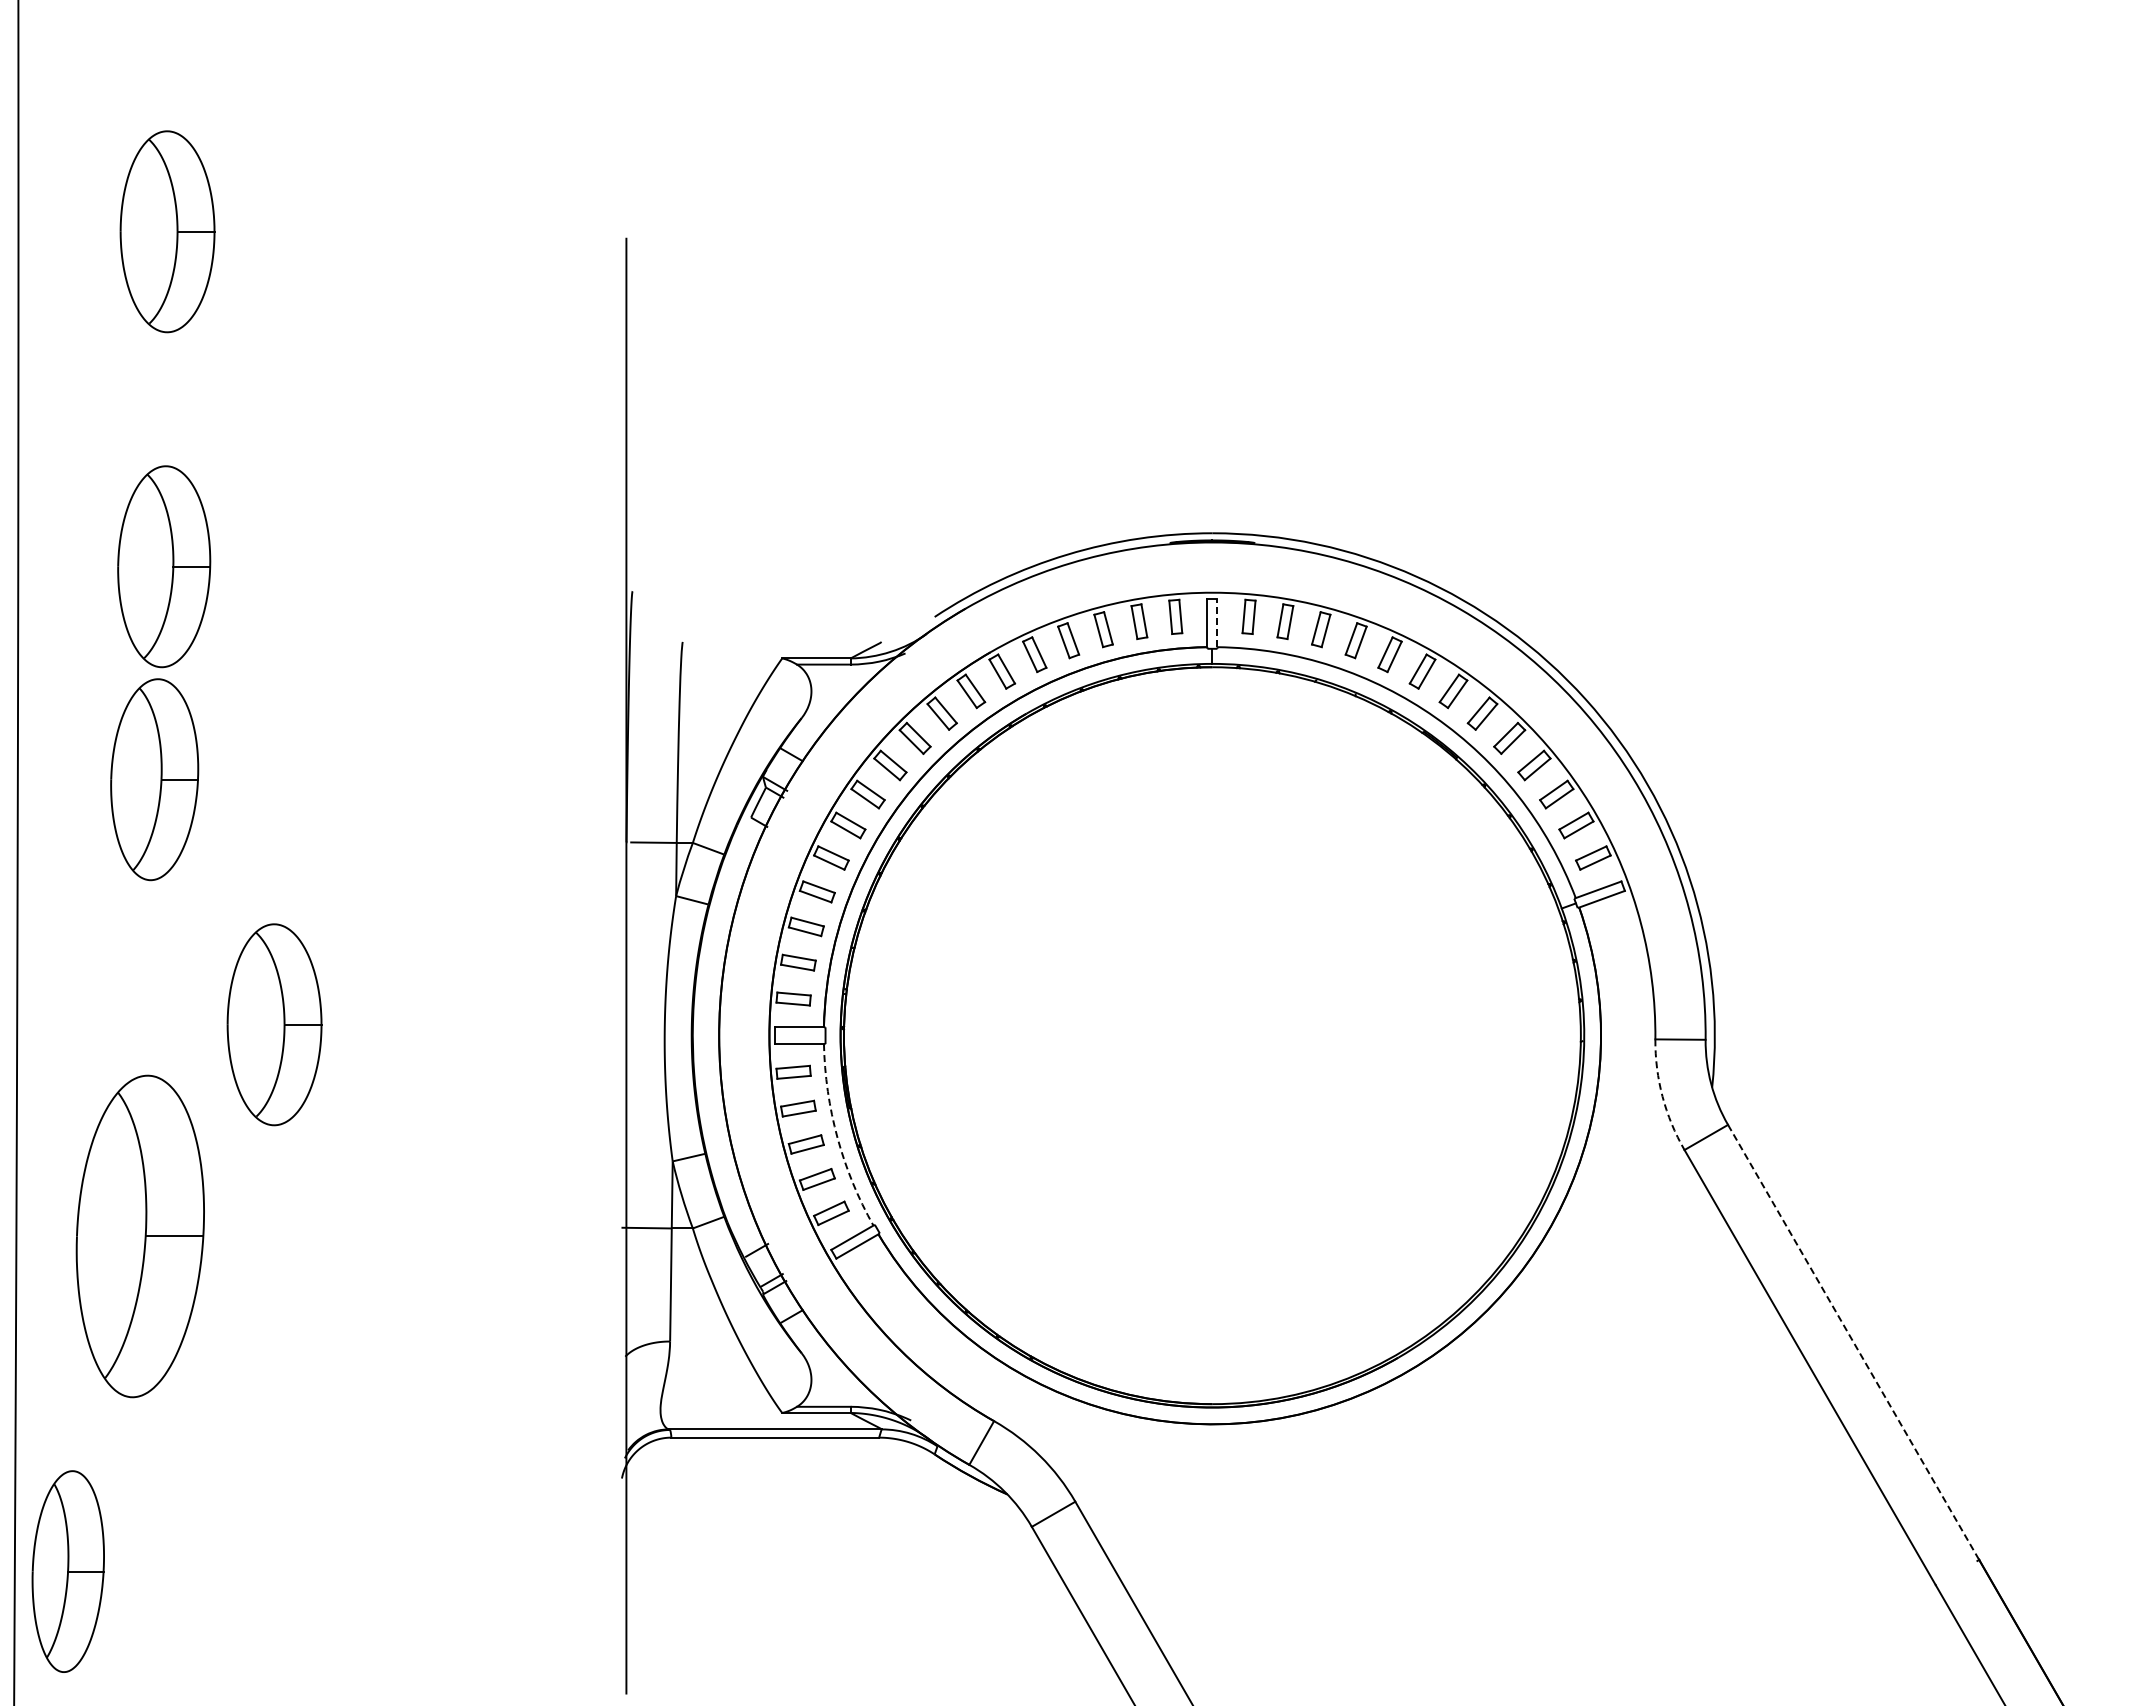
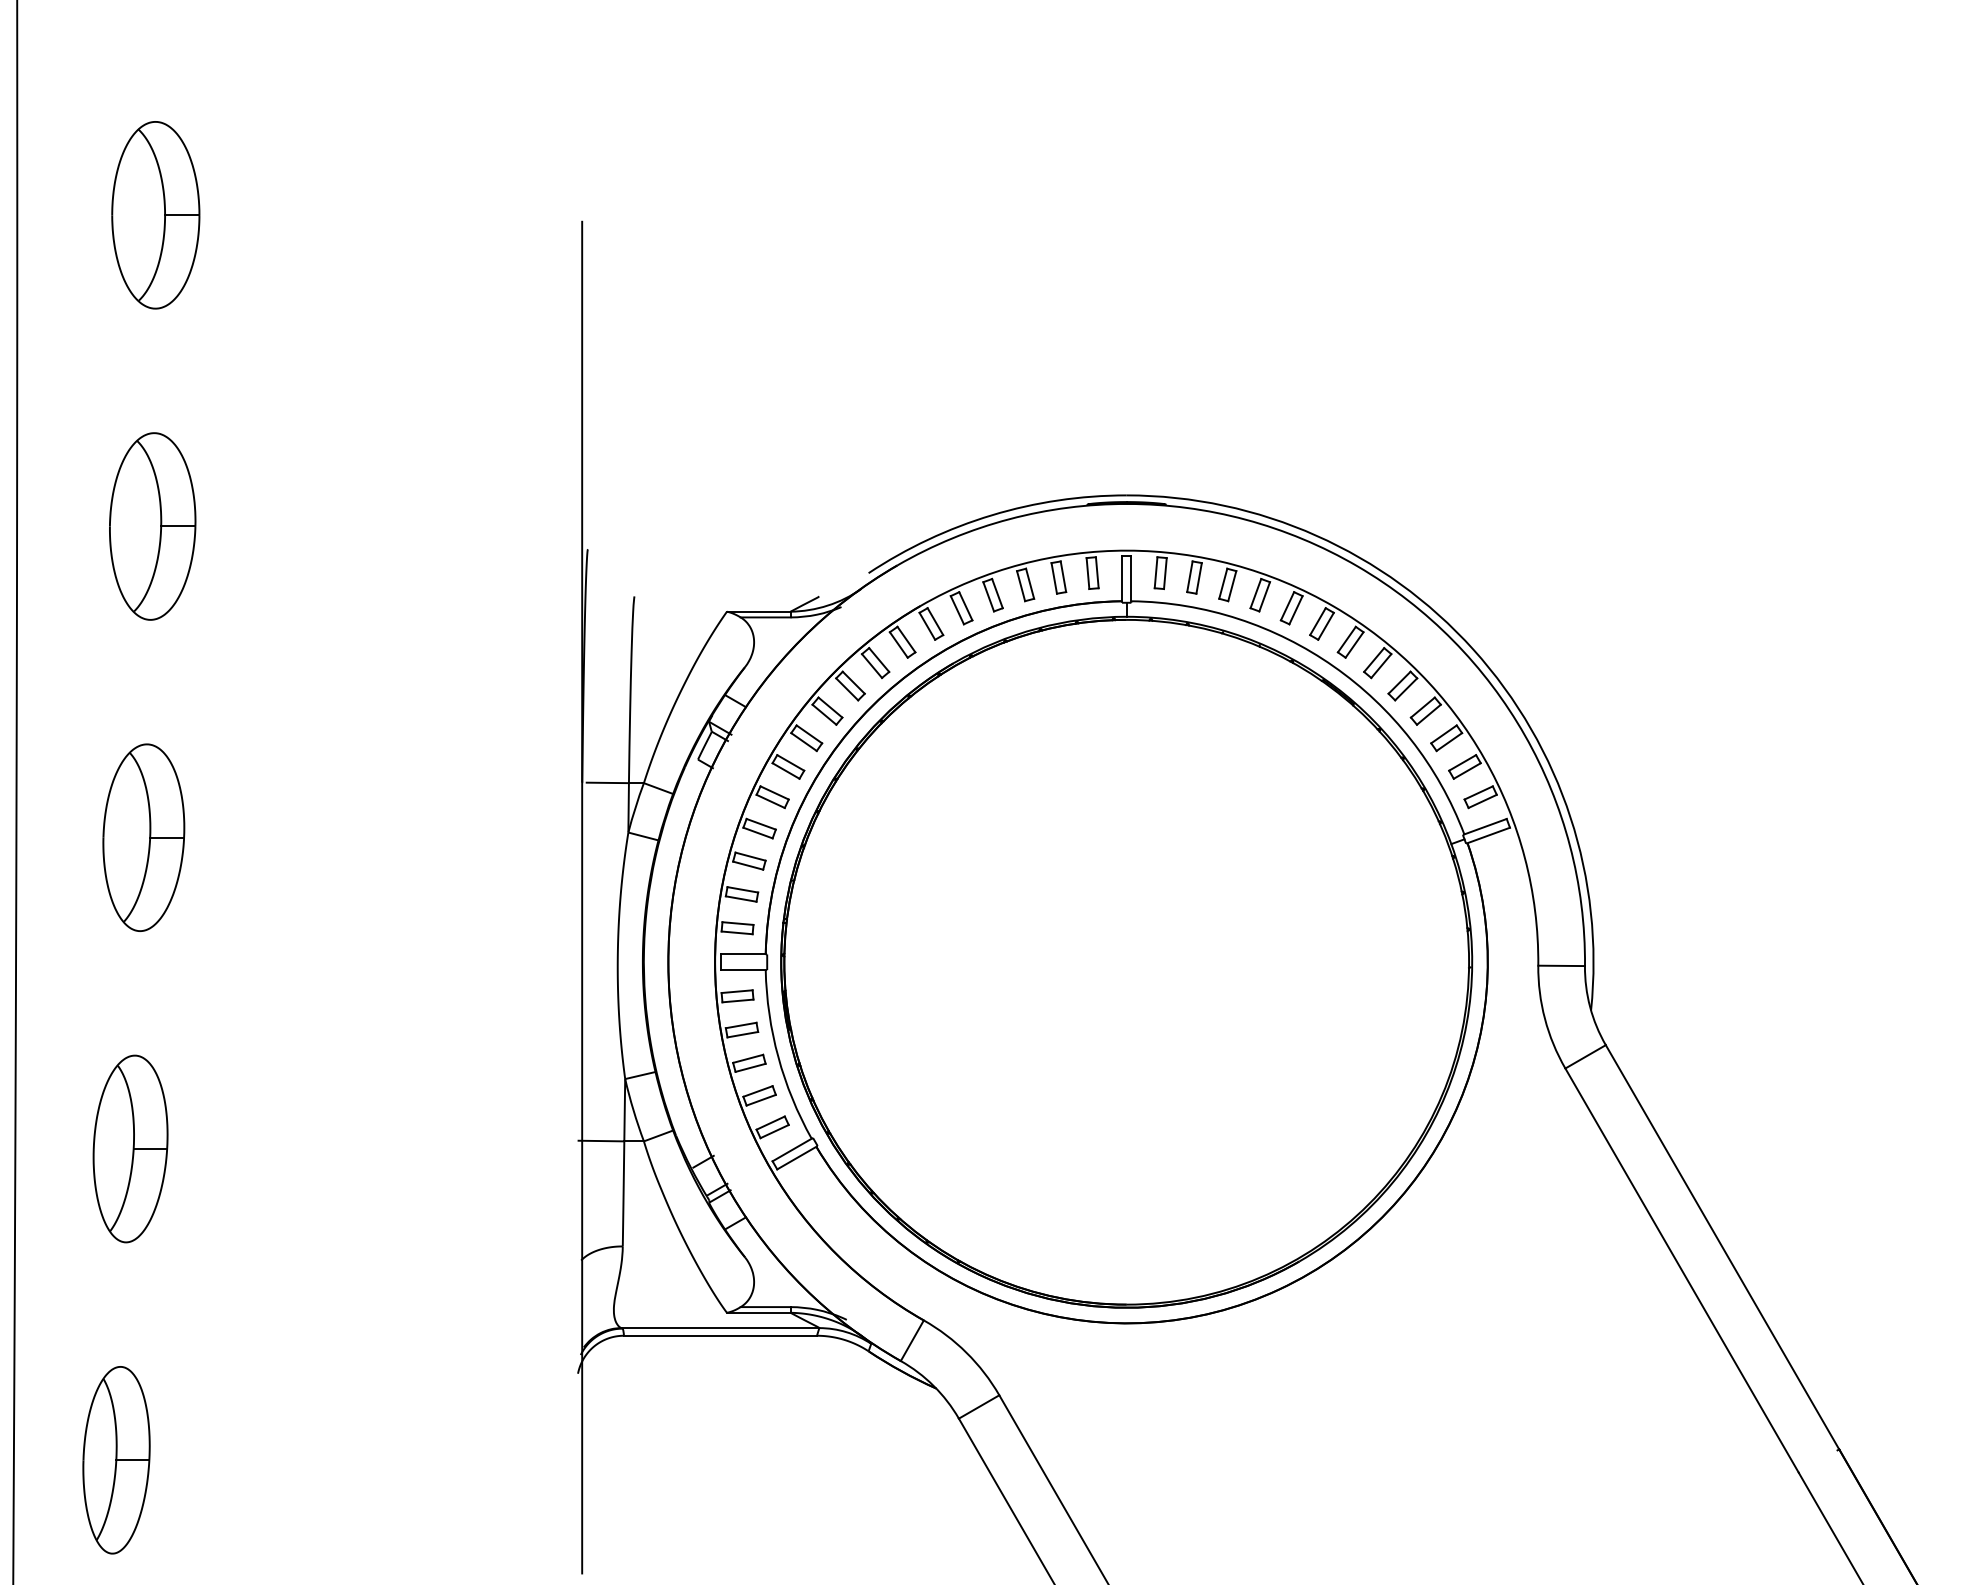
line: (1217, 622) -> (1131, 578), dashed -> solid
part: (154, 779) -> (143, 837), moved
part: (274, 1024) -> (255, 951), removed
arc: (1662, 1096) -> (1544, 1018), dashed -> solid
arc: (837, 1137) -> (778, 1056), dashed -> solid
part: (140, 1236) -> (130, 1148), size x0.62
line: (1853, 1342) -> (1722, 1247), dashed -> solid
part: (67, 1571) -> (115, 1460), moved

